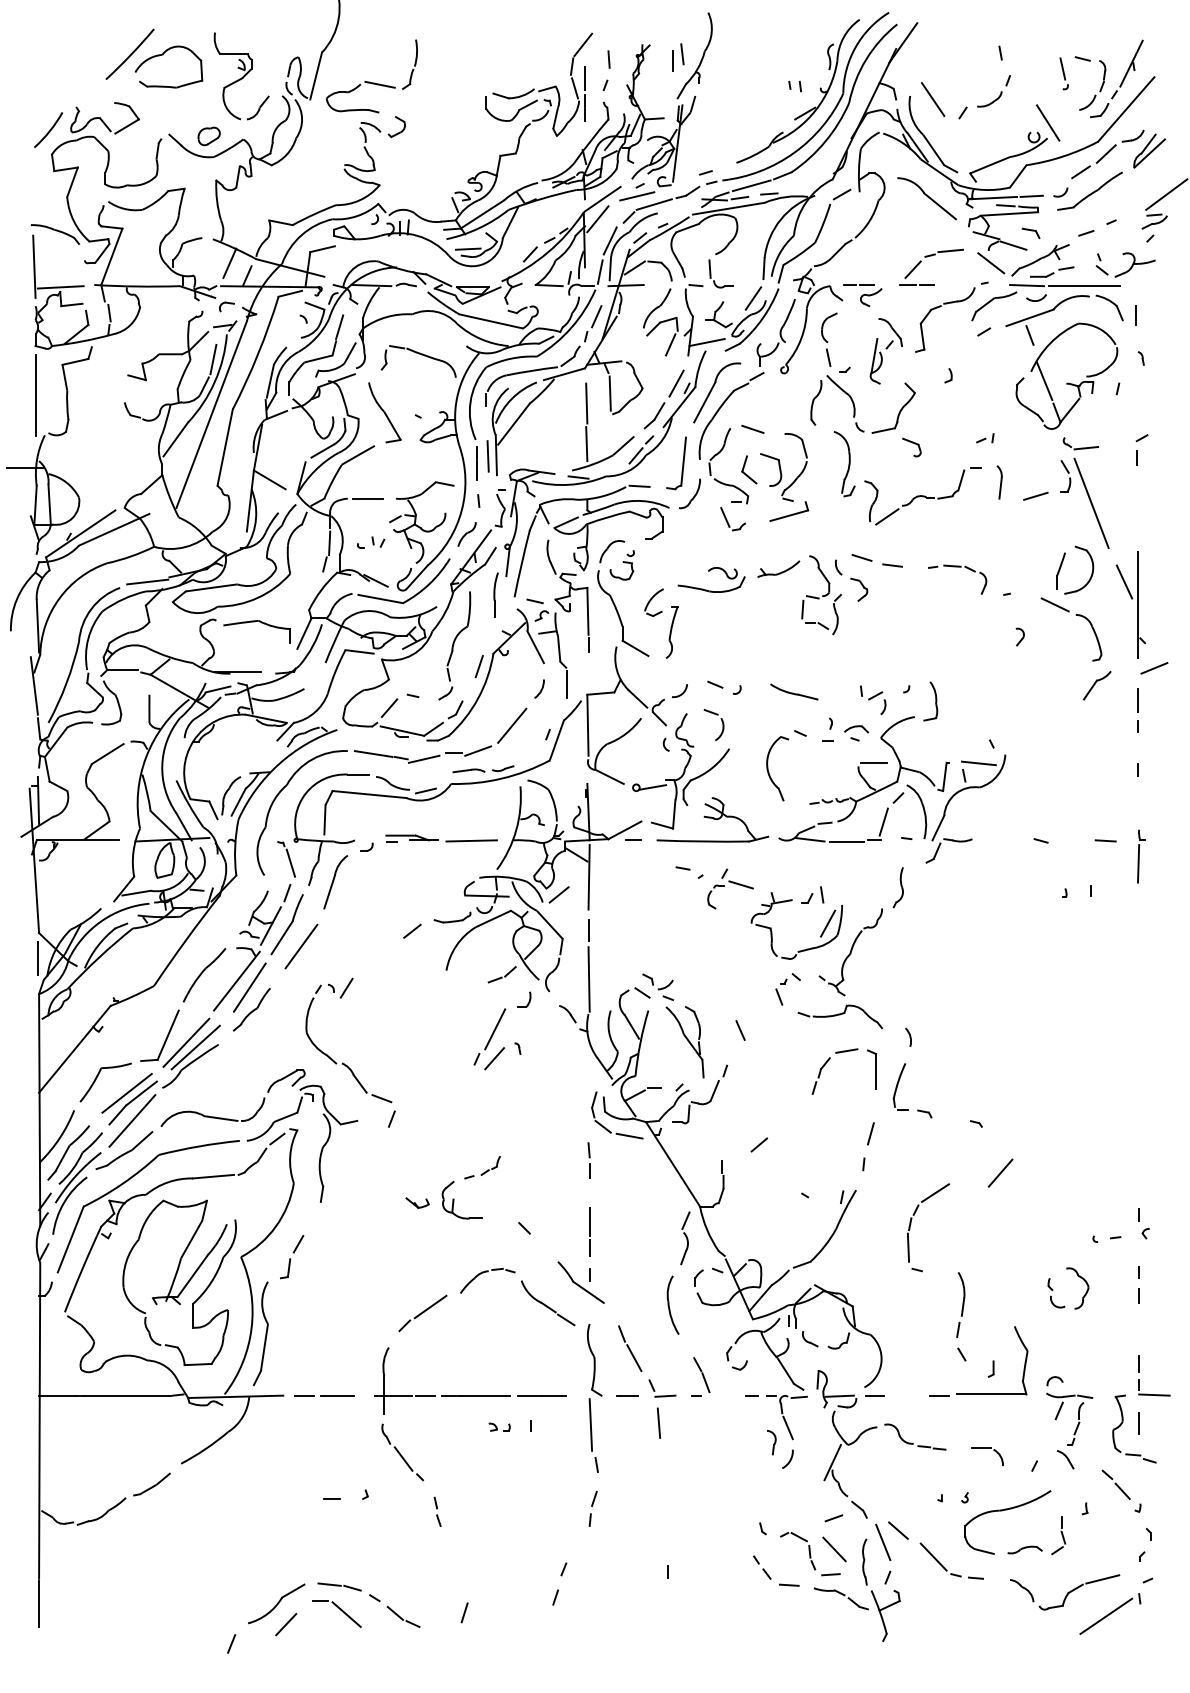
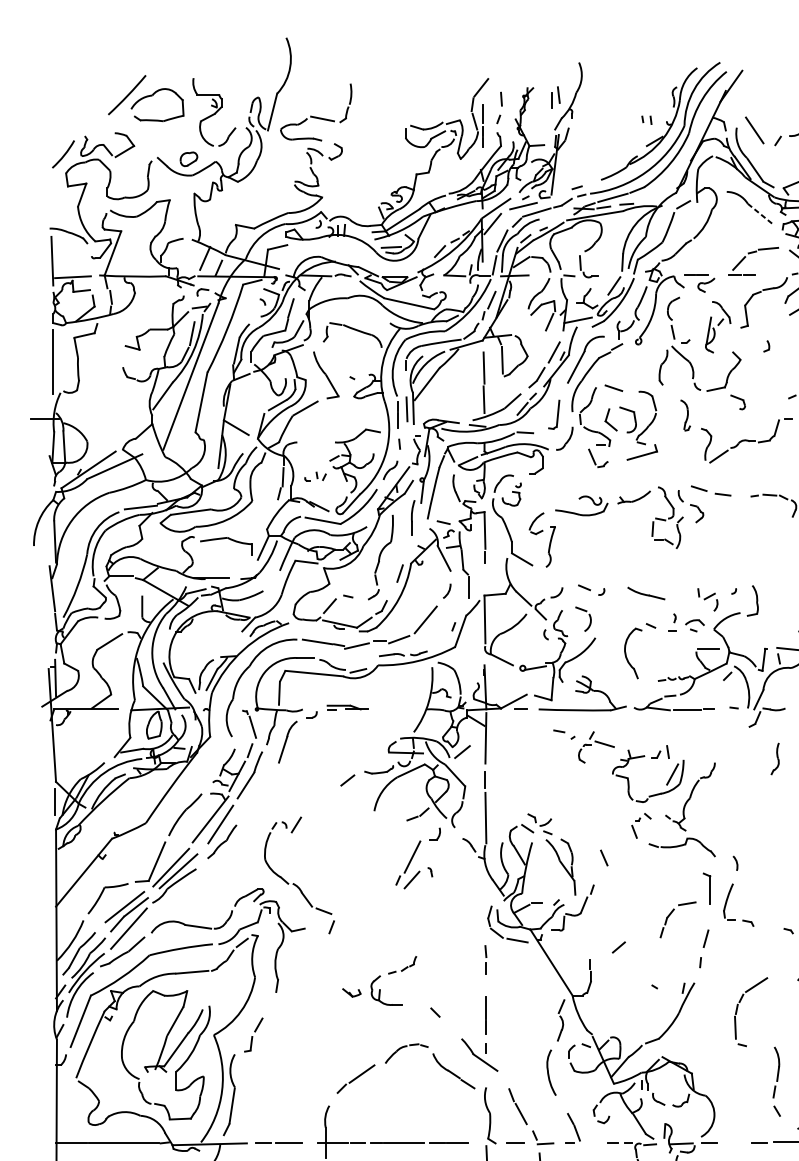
line: (940, 206) -> (760, 214), solid -> dashed
part: (676, 463) -> (554, 414), size x0.7
part: (844, 464) -> (685, 415), size x0.6
line: (367, 498) -> (312, 442), removed
line: (883, 821) -> (715, 694), removed
line: (471, 840) -> (393, 709), removed
part: (897, 887) -> (774, 758), moved
line: (301, 946) -> (261, 792), removed
part: (826, 1064) -> (671, 914), moved

